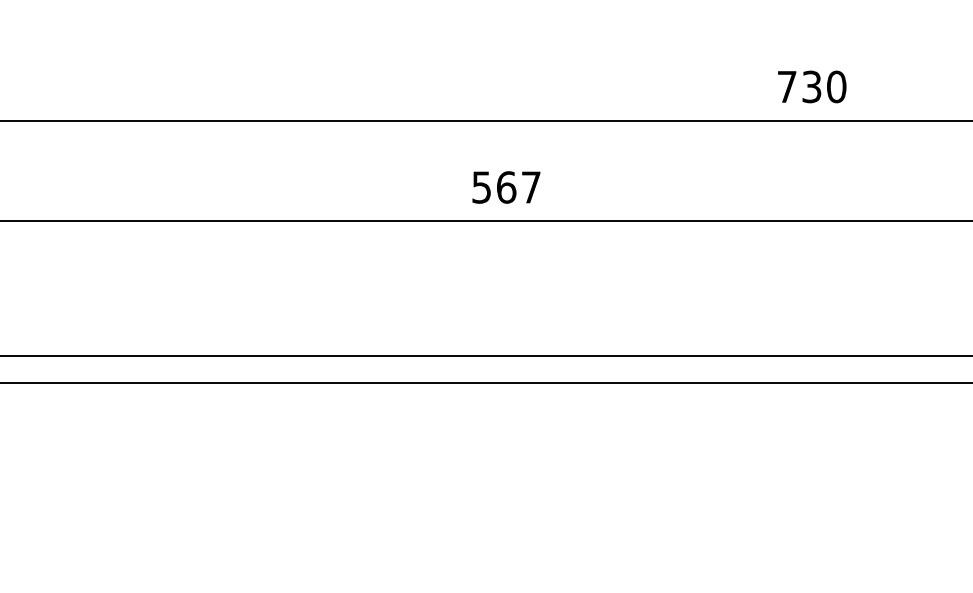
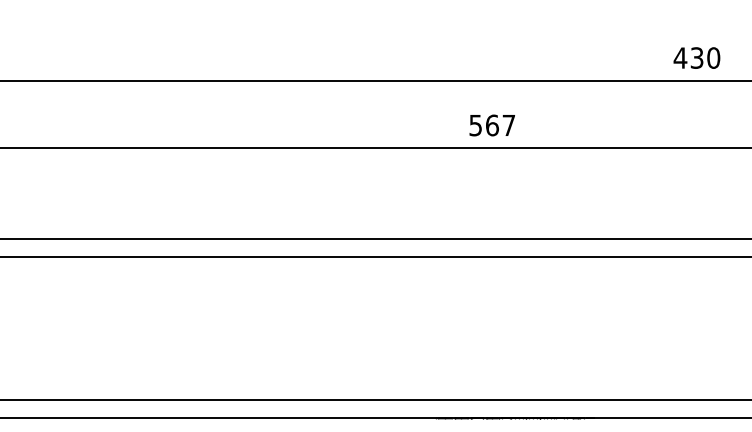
text: (787, 86) -> (680, 57), 730 -> 430

